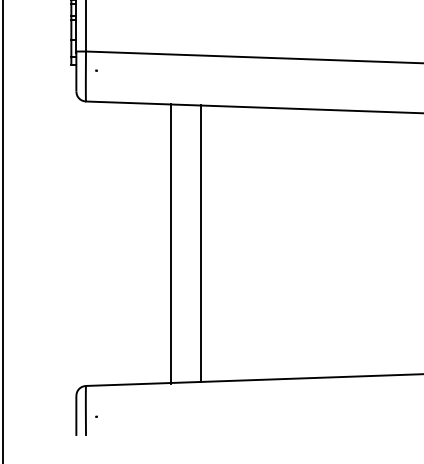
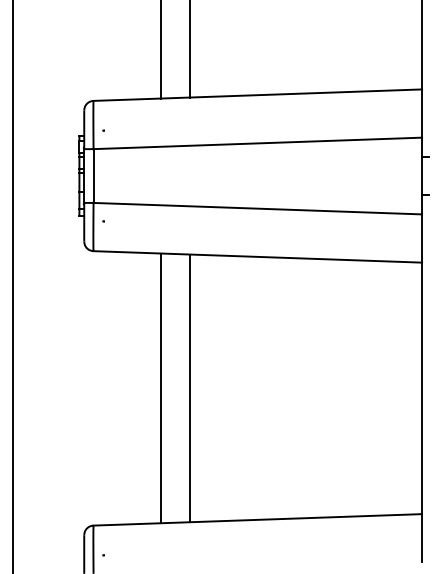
line: (170, 243) -> (161, 388), moved
line: (201, 243) -> (190, 388), moved

